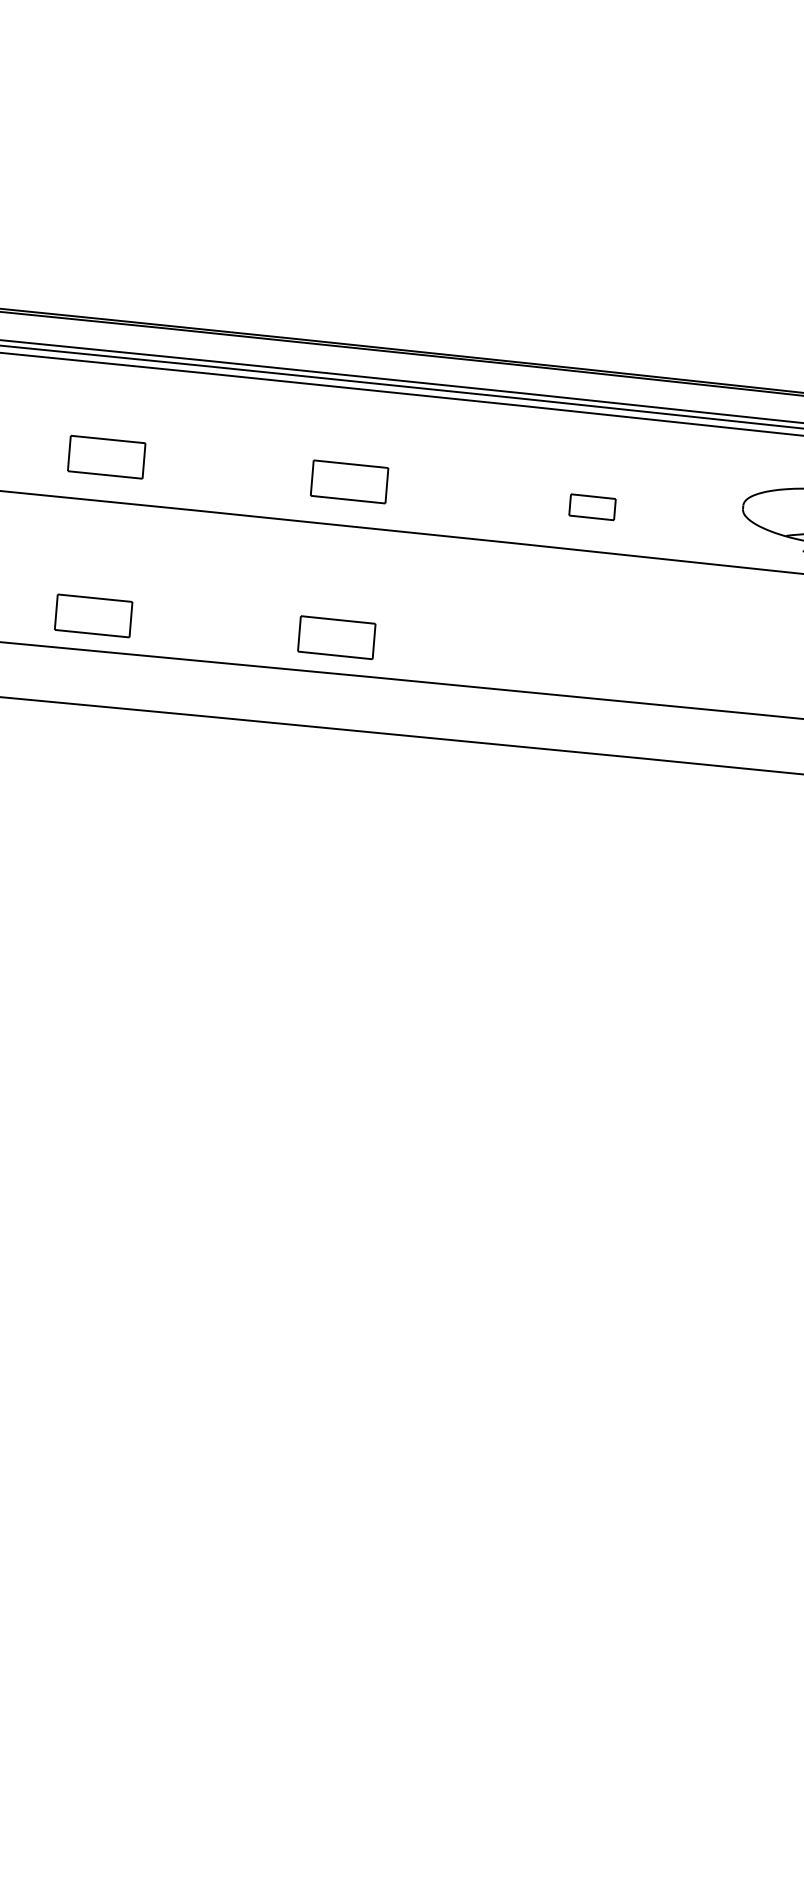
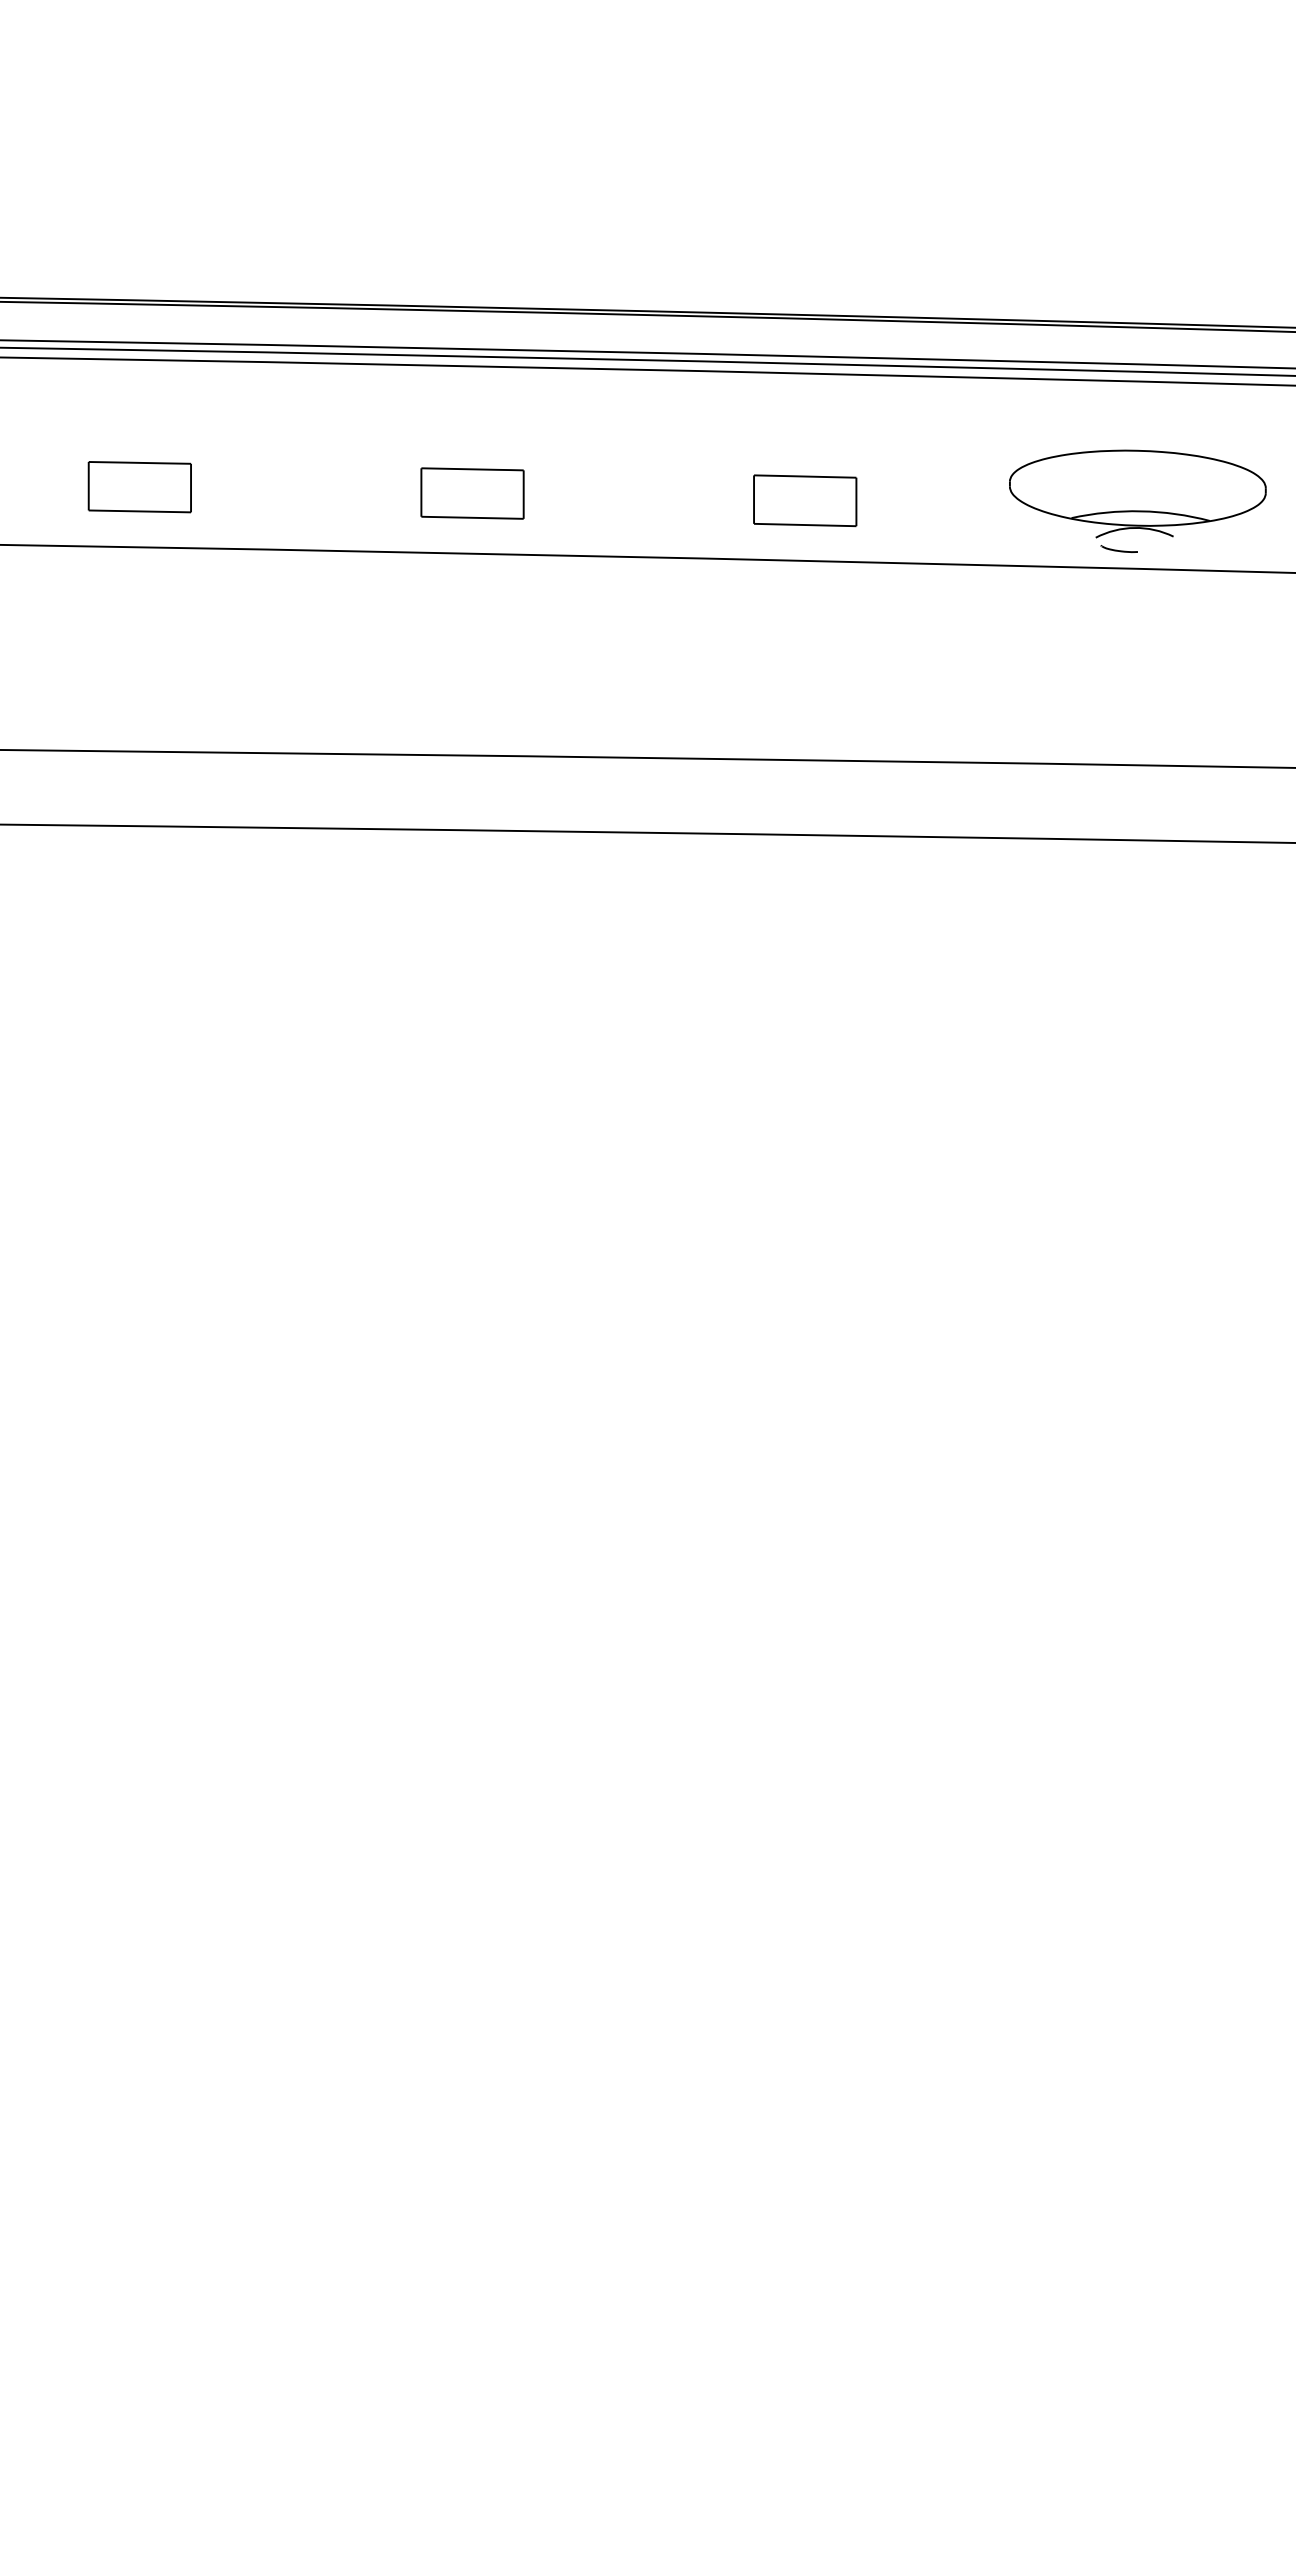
part: (592, 507) -> (805, 500), size x1.67
part: (93, 616) -> (139, 704), removed
part: (336, 637) -> (472, 706), removed

